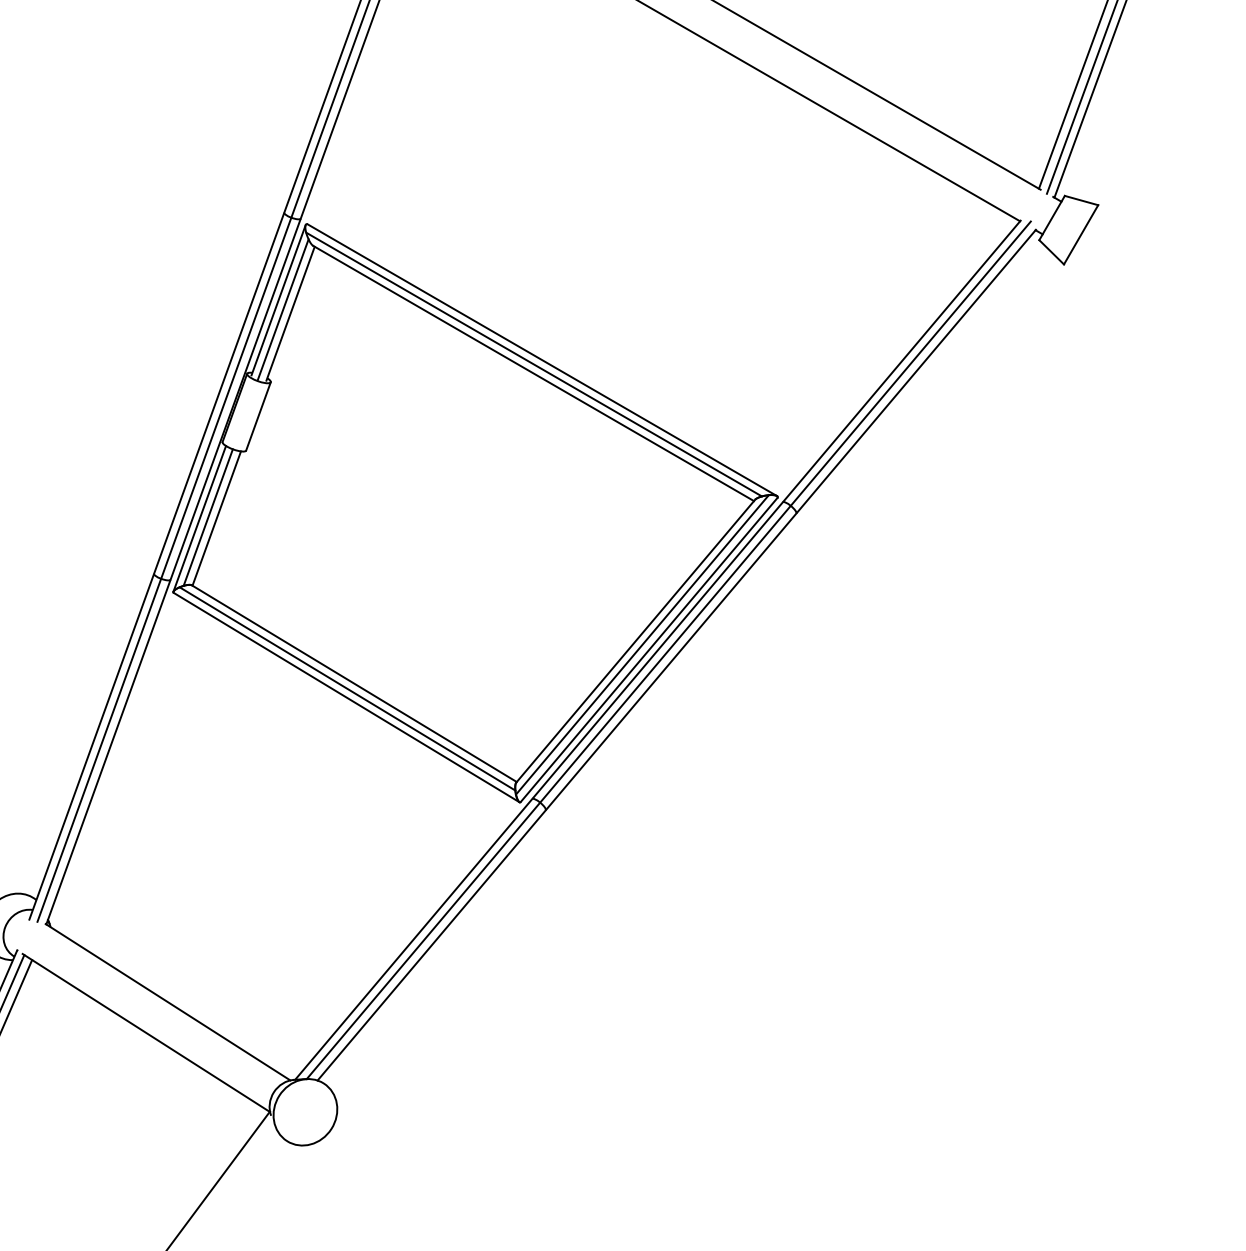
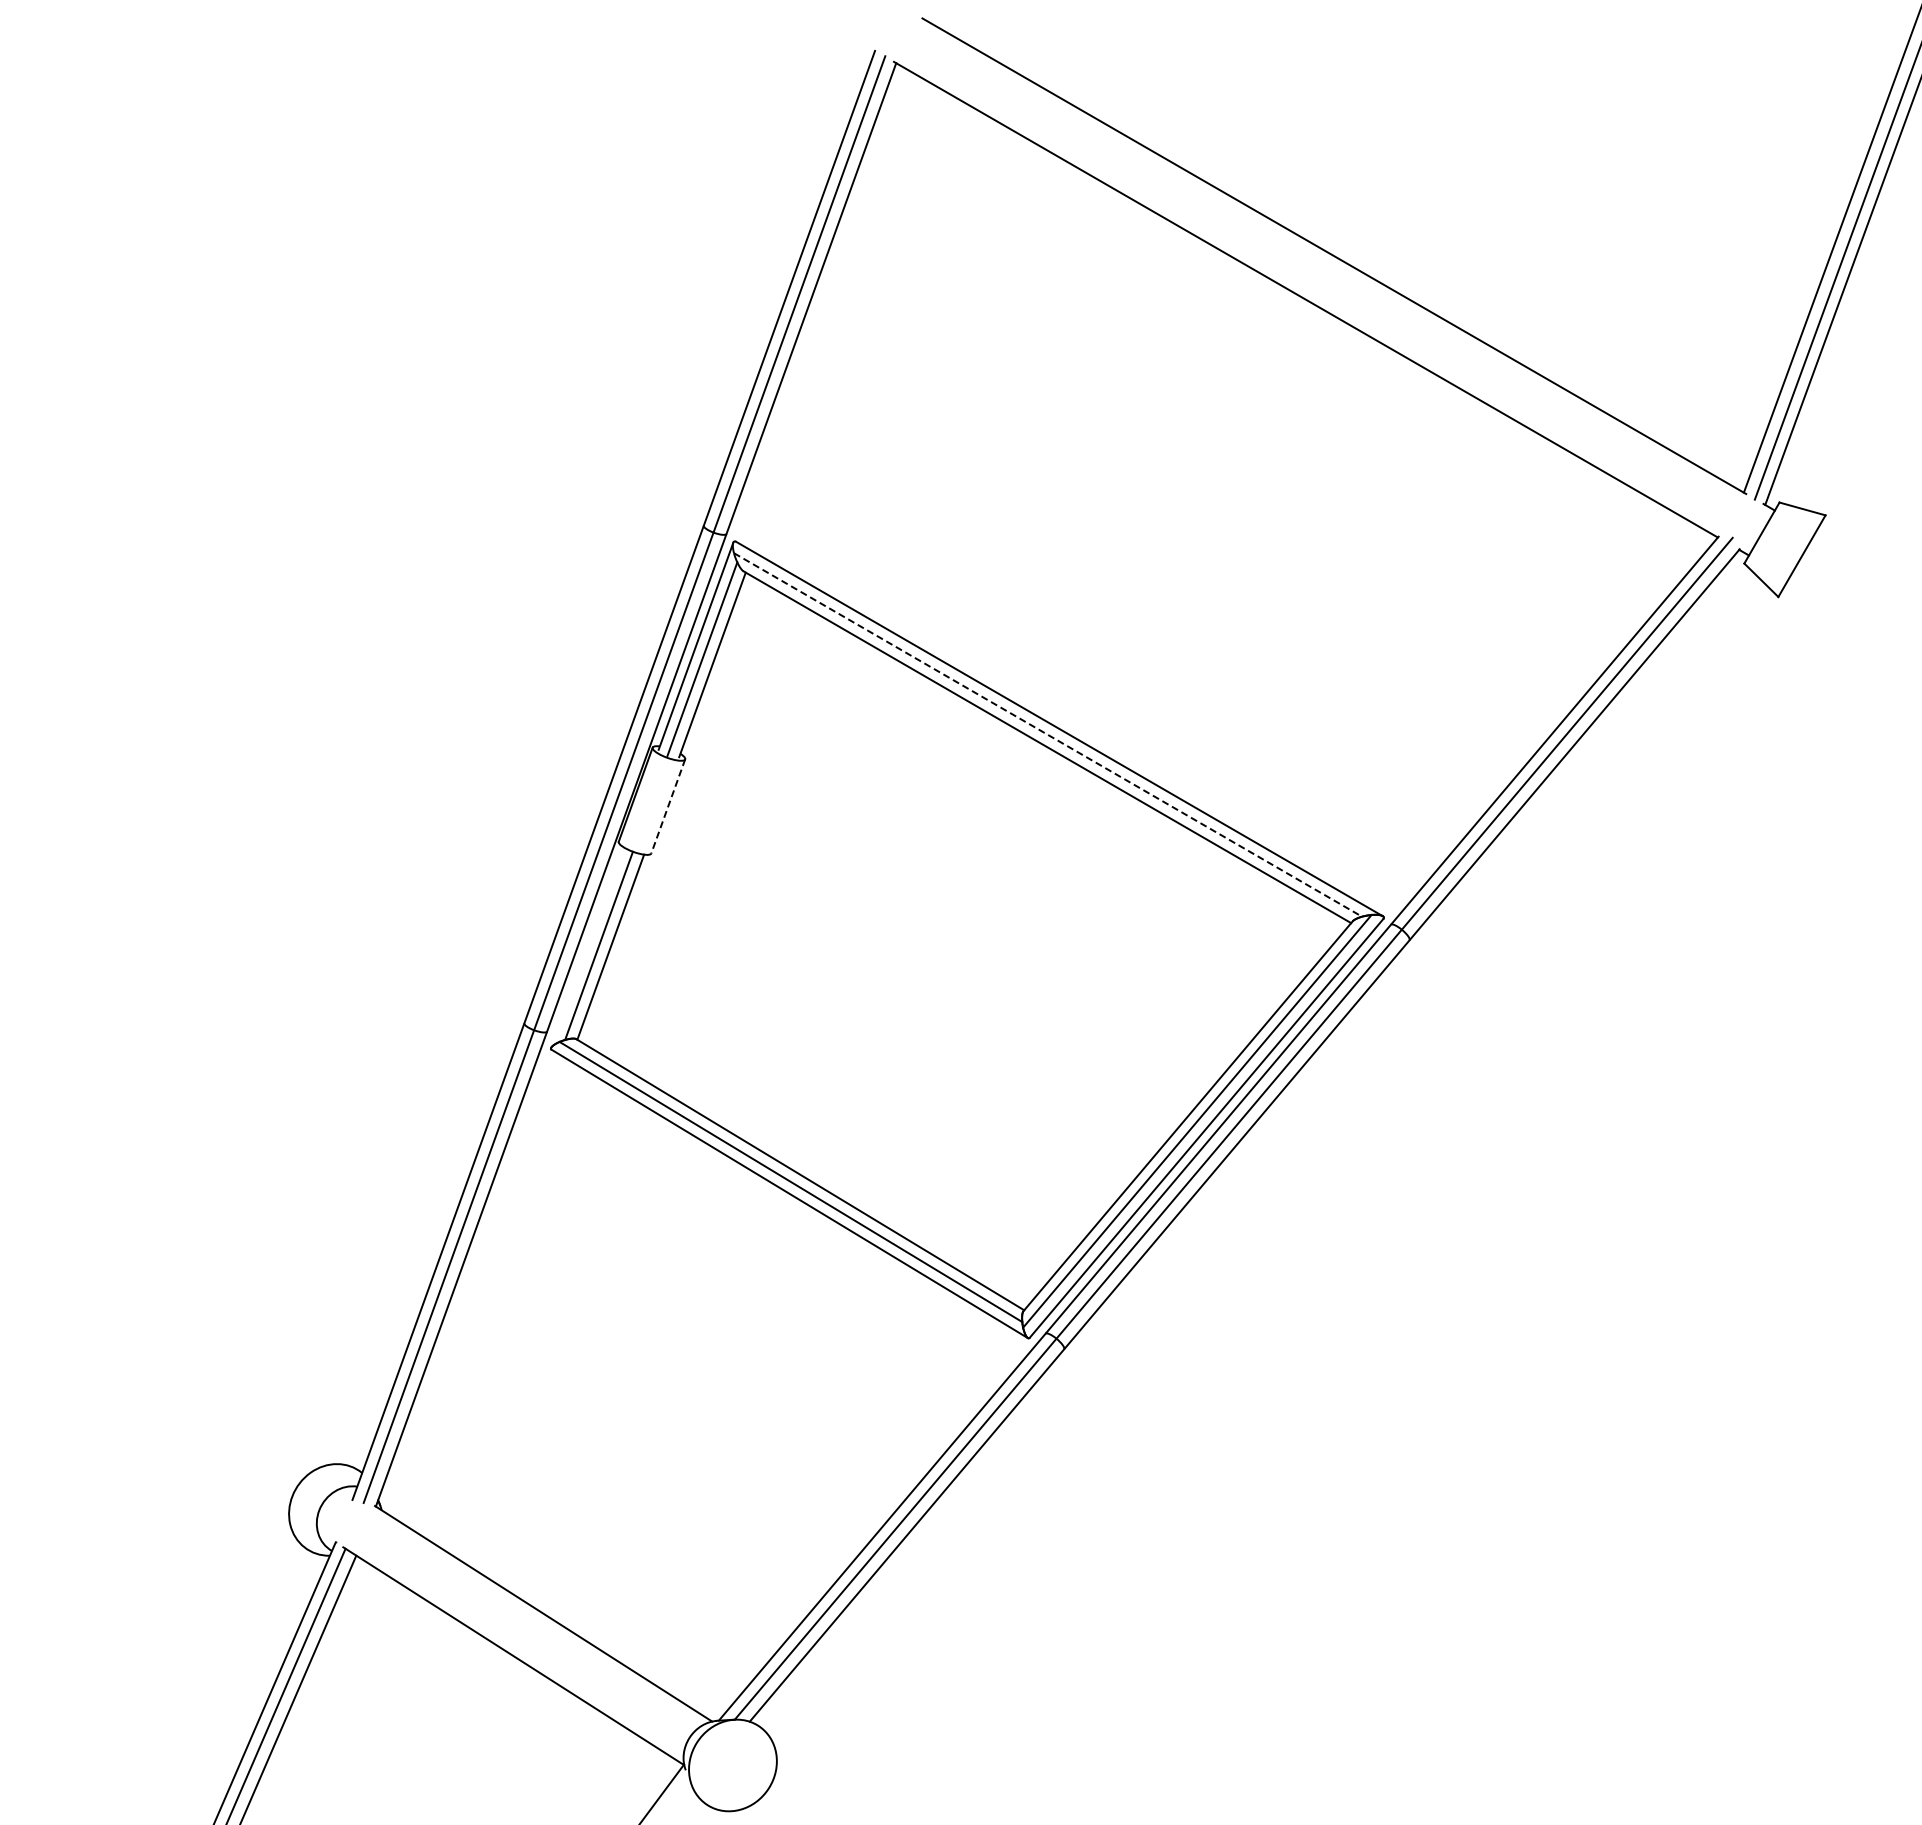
line: (534, 364) -> (1048, 734), solid -> dashed
line: (258, 416) -> (668, 806), solid -> dashed
line: (199, 518) -> (587, 947), removed

